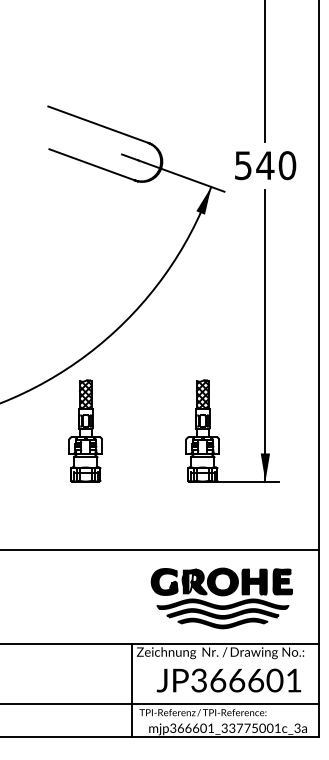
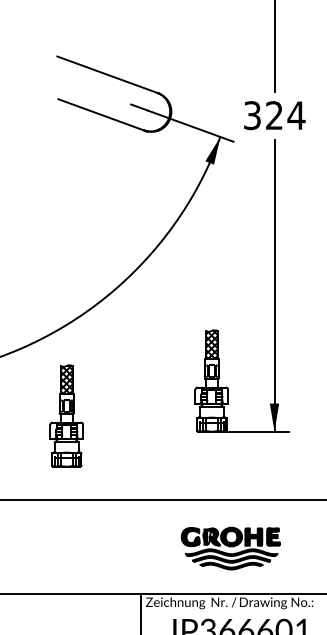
text: (265, 165) -> (274, 115), 540 -> 324
part: (85, 430) -> (66, 415), moved
part: (221, 598) -> (230, 548), size x0.7

